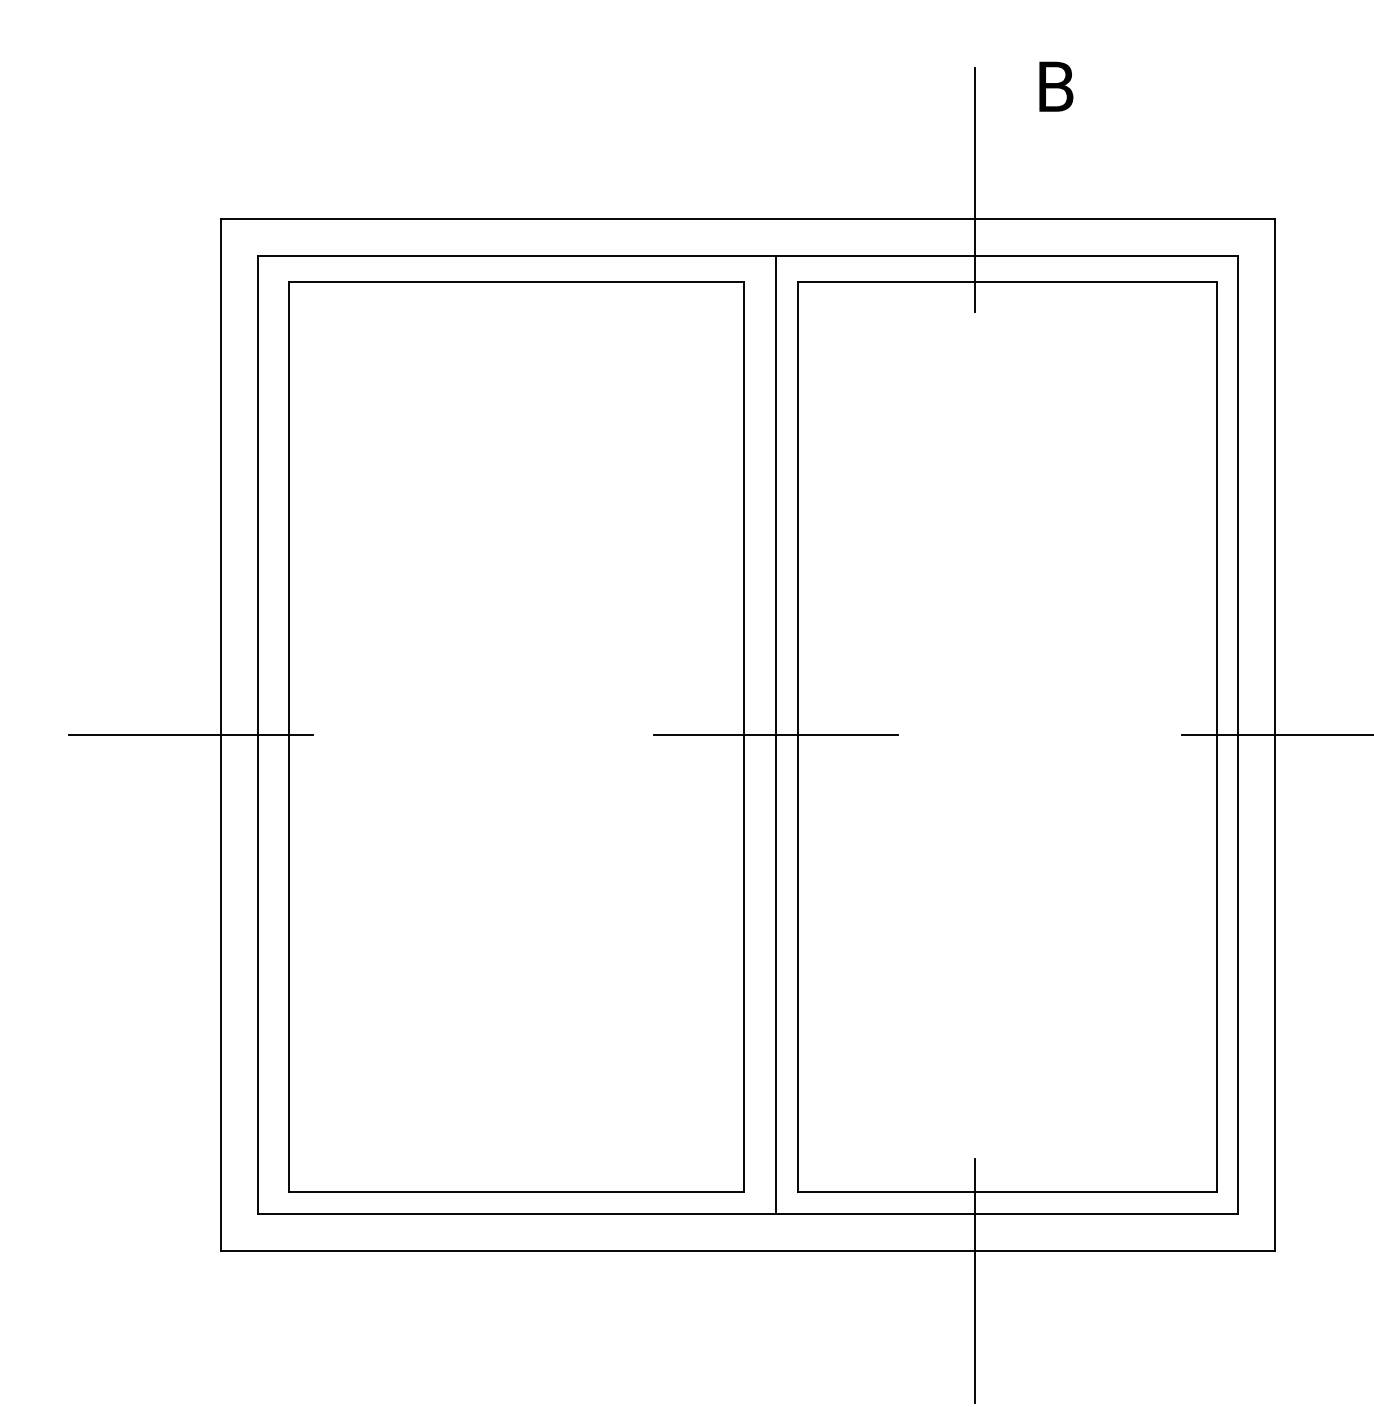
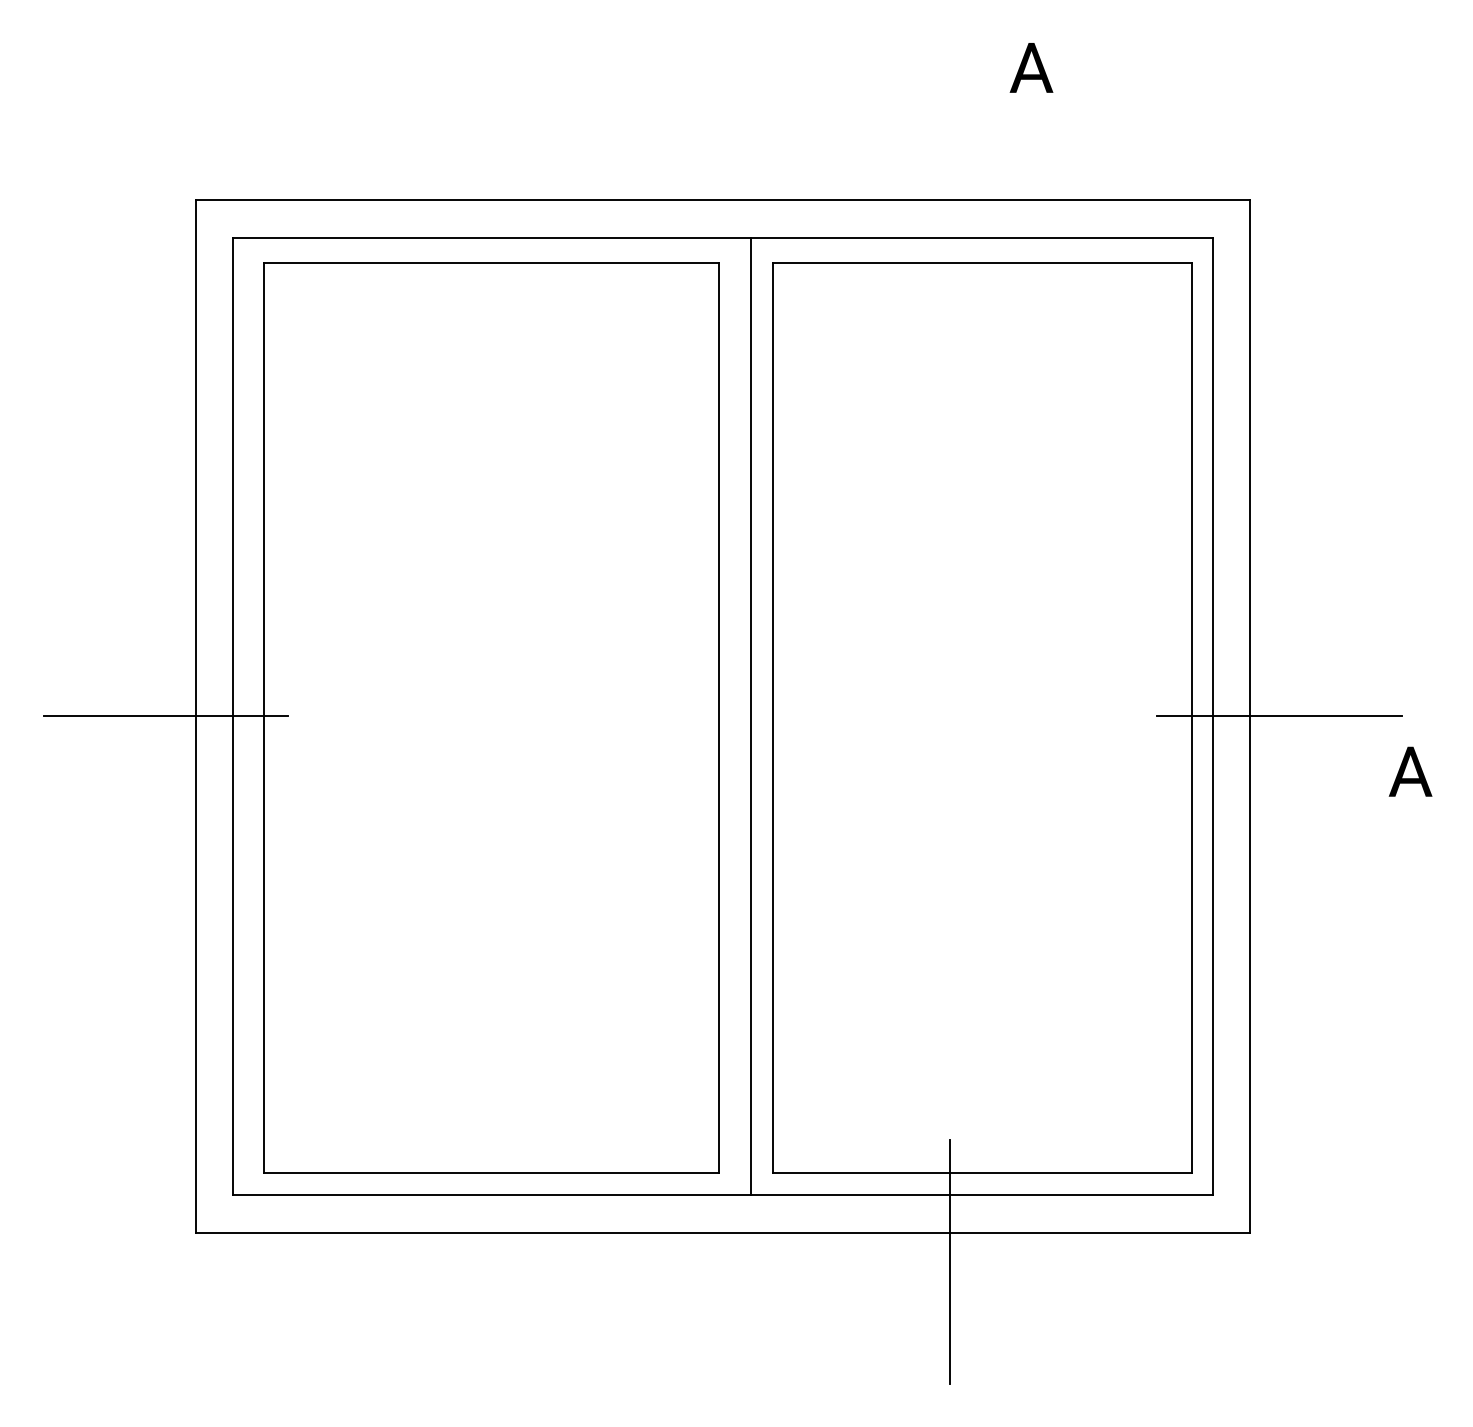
text: (1056, 86) -> (1031, 67), B -> A
line: (974, 189) -> (949, 170), removed
line: (775, 735) -> (750, 716), removed

